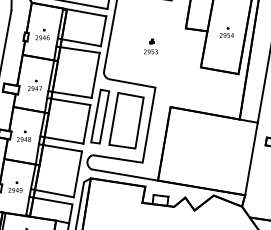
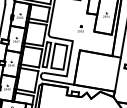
part: (150, 45) -> (80, 28), moved

